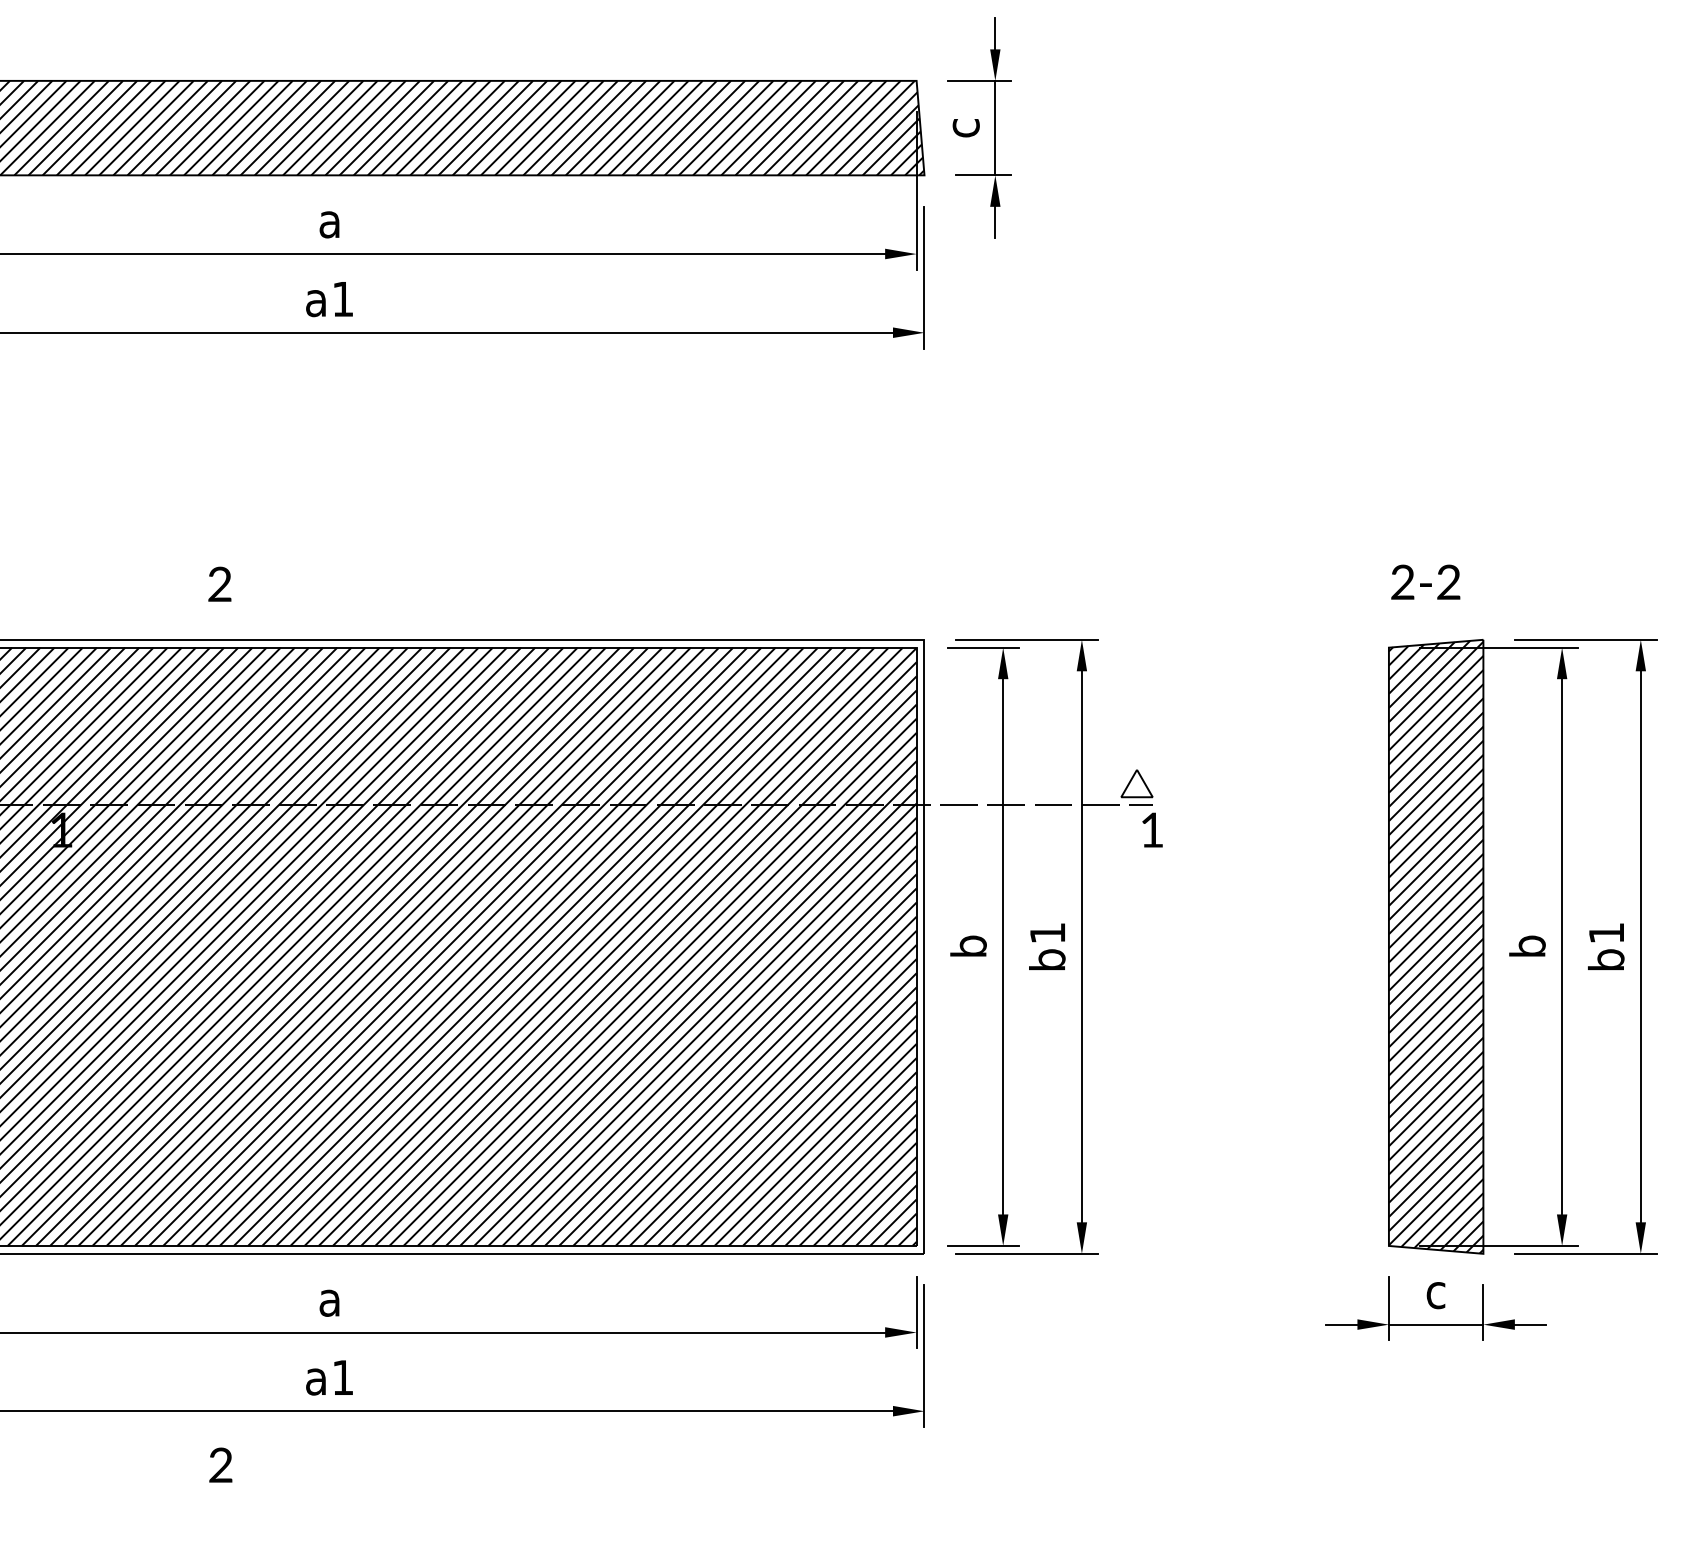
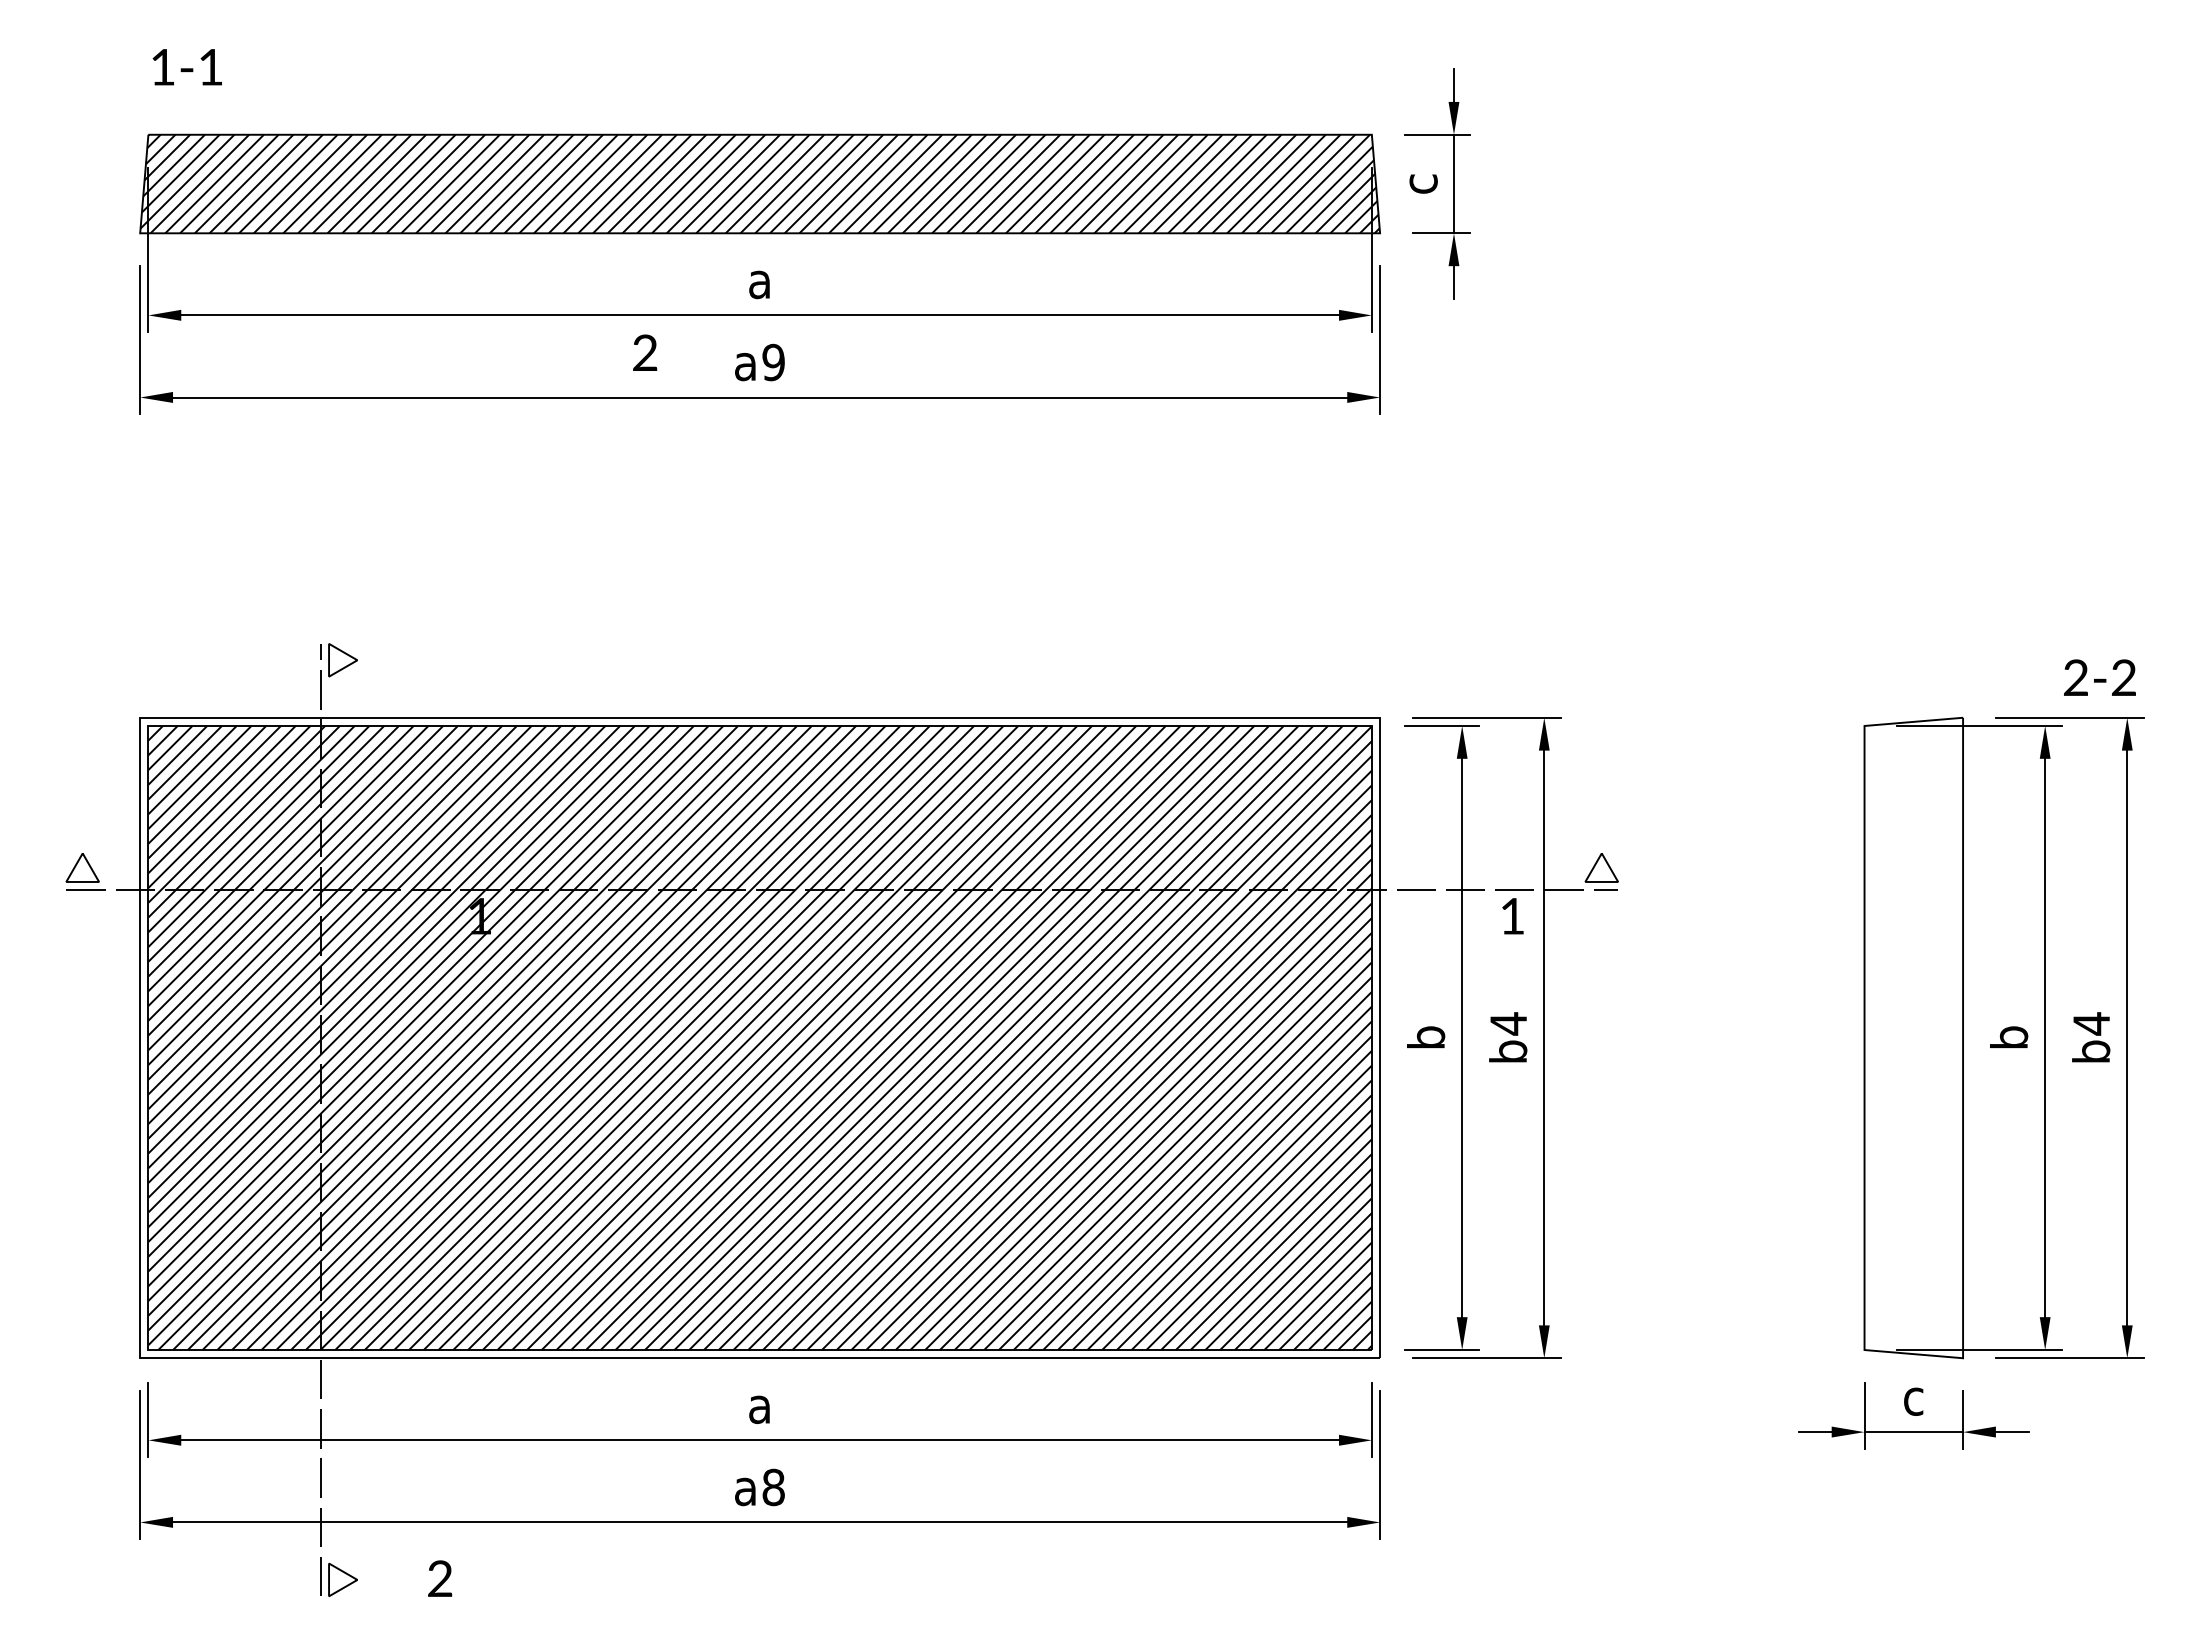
text: (342, 299) -> (773, 362), a1 -> a9
text: (1425, 582) -> (2099, 677), moved
text: (220, 583) -> (645, 352), moved
text: (1152, 830) -> (1512, 916), moved
text: (1047, 932) -> (1508, 1023), b1 -> b4
text: (1606, 932) -> (2091, 1023), b1 -> b4
hatch: (1435, 946) -> (1913, 1037), removed
text: (342, 1377) -> (773, 1487), a1 -> a8
text: (221, 1464) -> (440, 1578), moved

